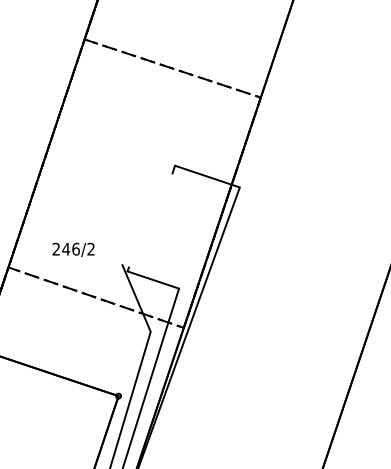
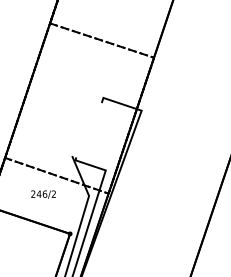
text: (73, 249) -> (43, 194), moved

